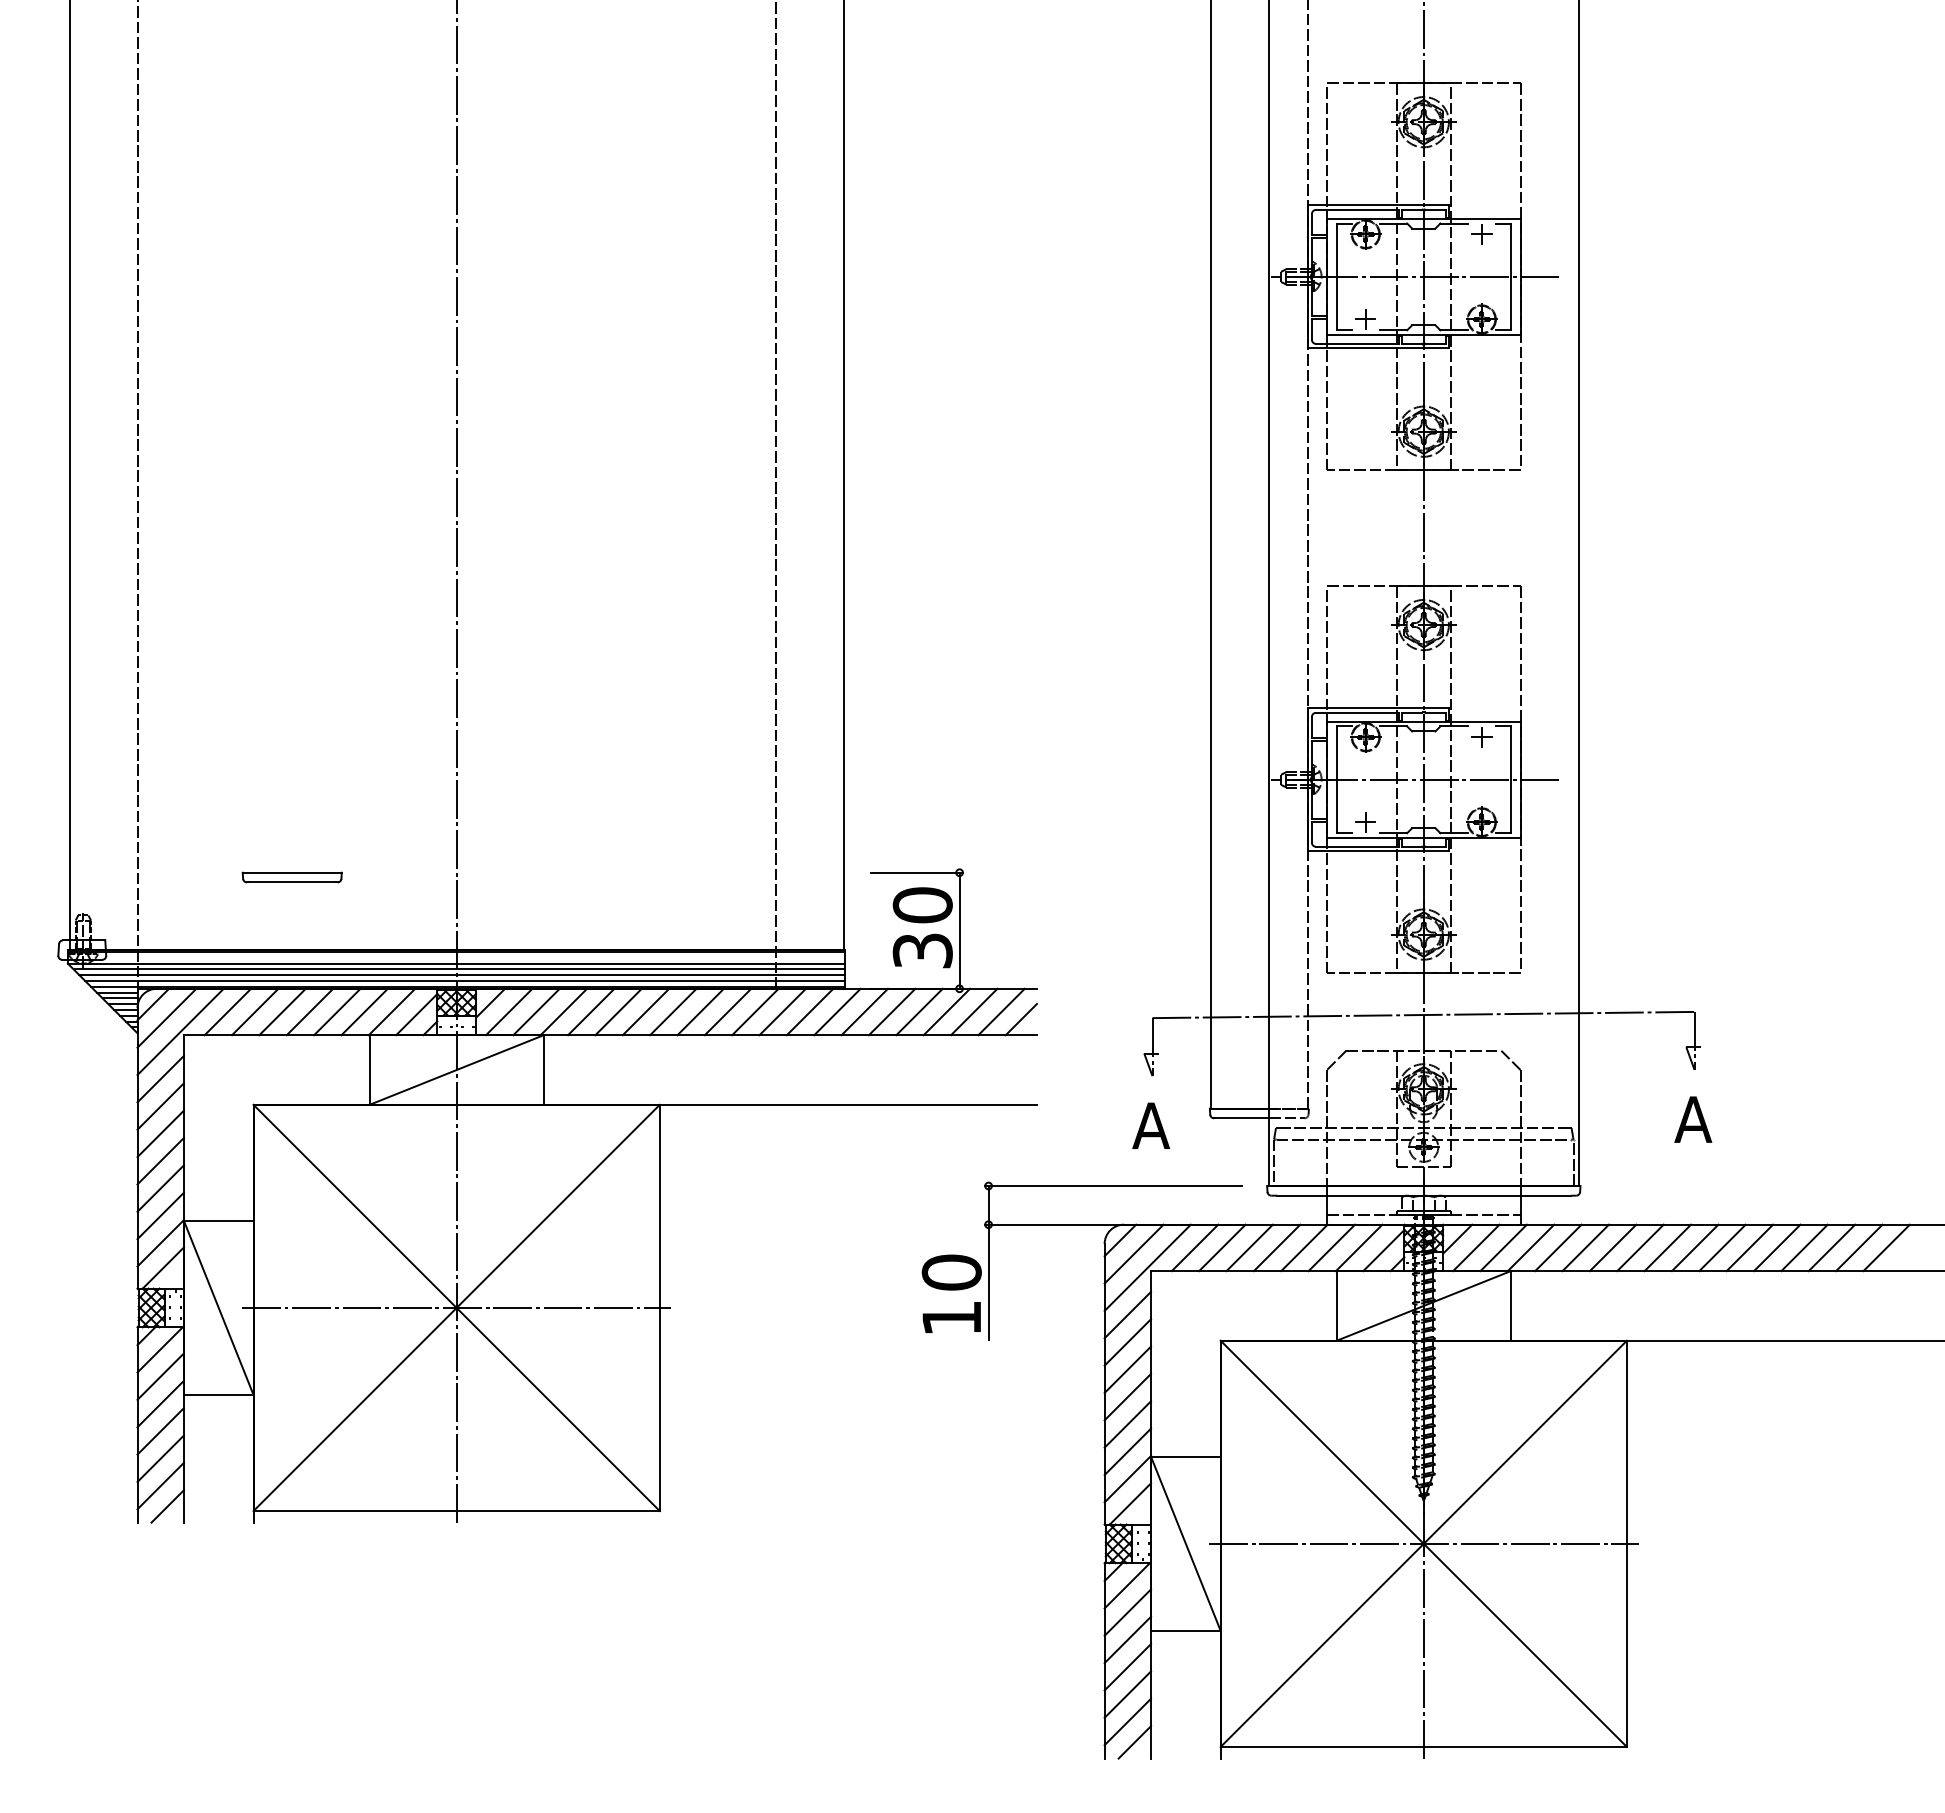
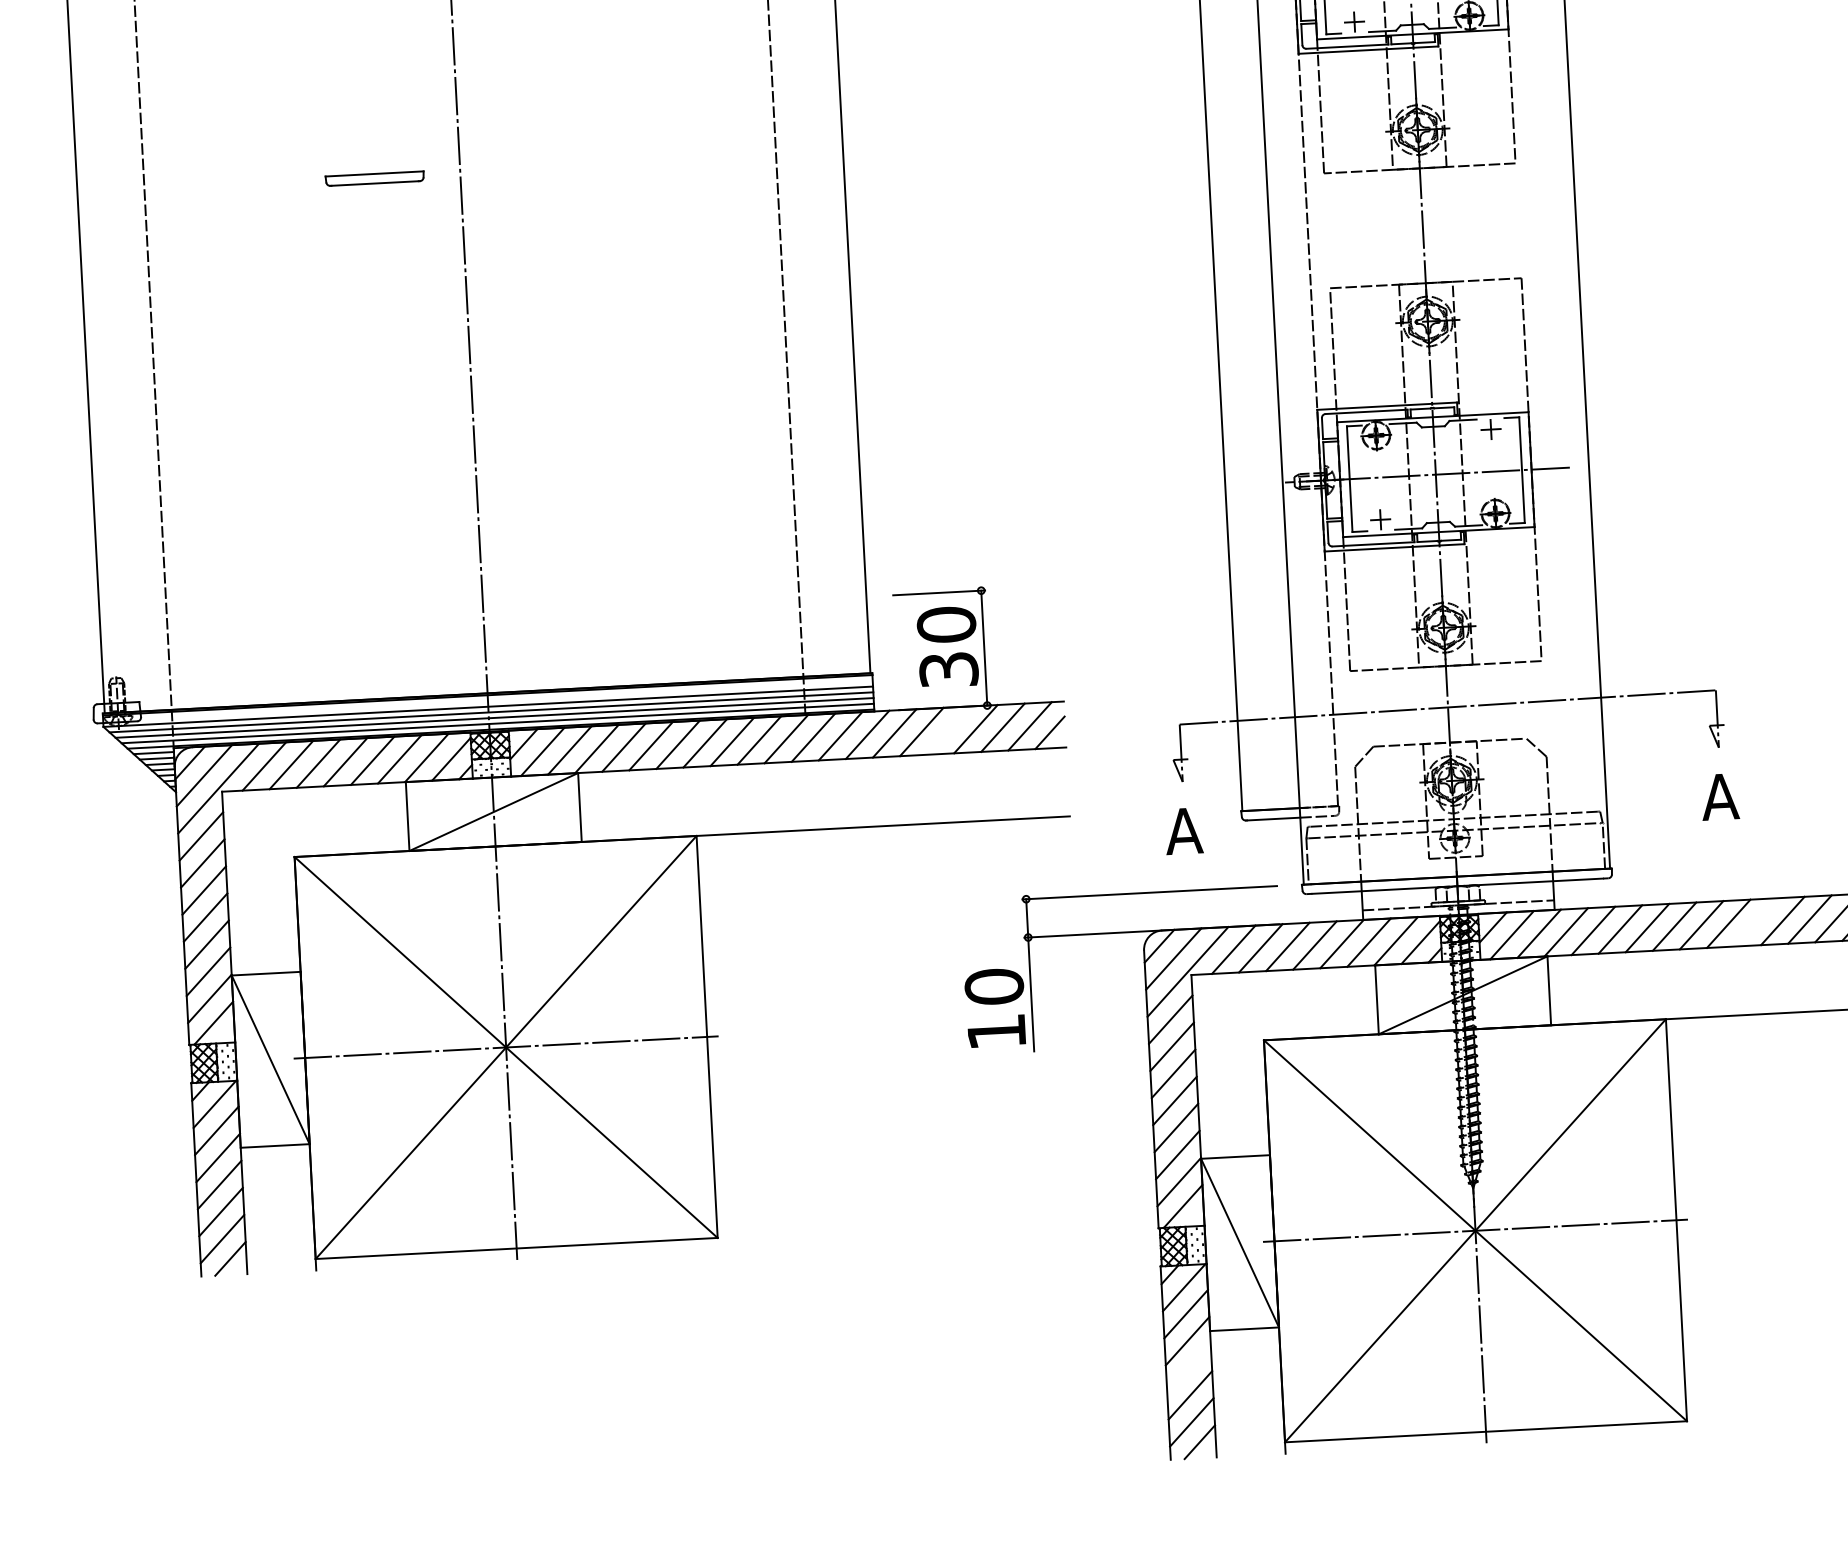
part: (291, 877) -> (374, 178), moved
line: (919, 1011) -> (948, 730), removed
line: (1722, 1247) -> (1755, 922), removed
line: (1127, 1667) -> (1188, 1368), removed

